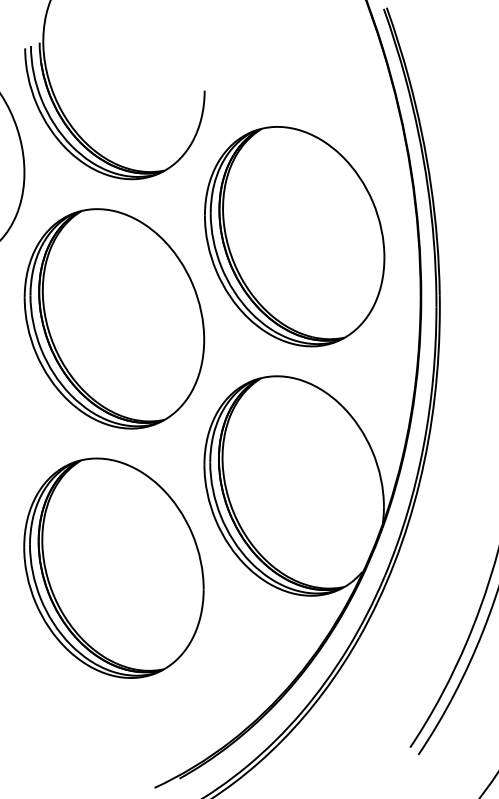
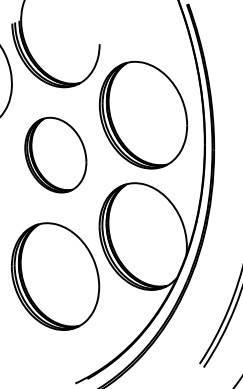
part: (113, 317) -> (55, 154), size x0.7

